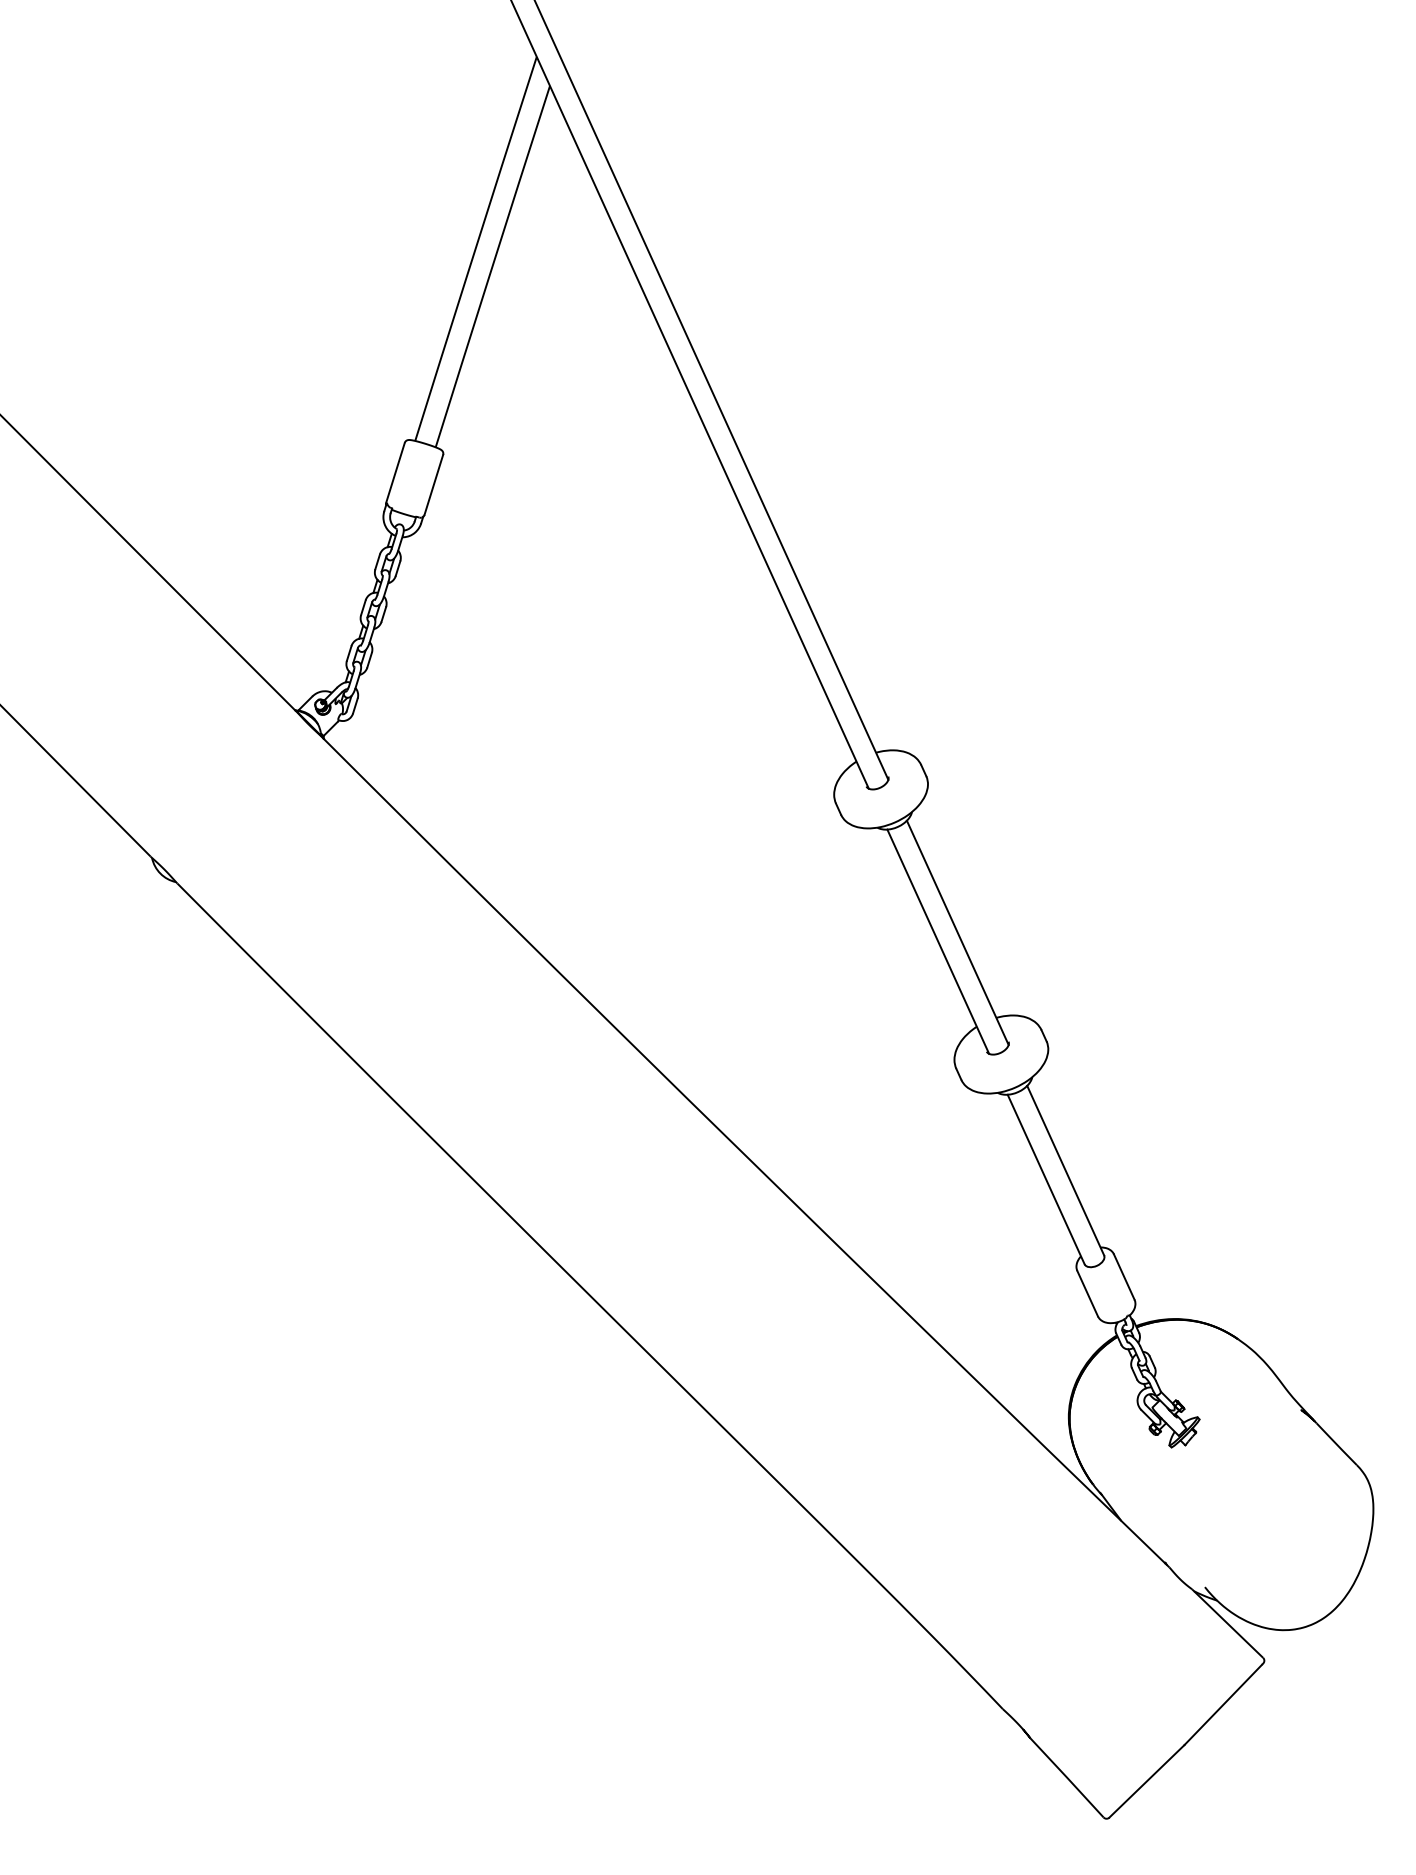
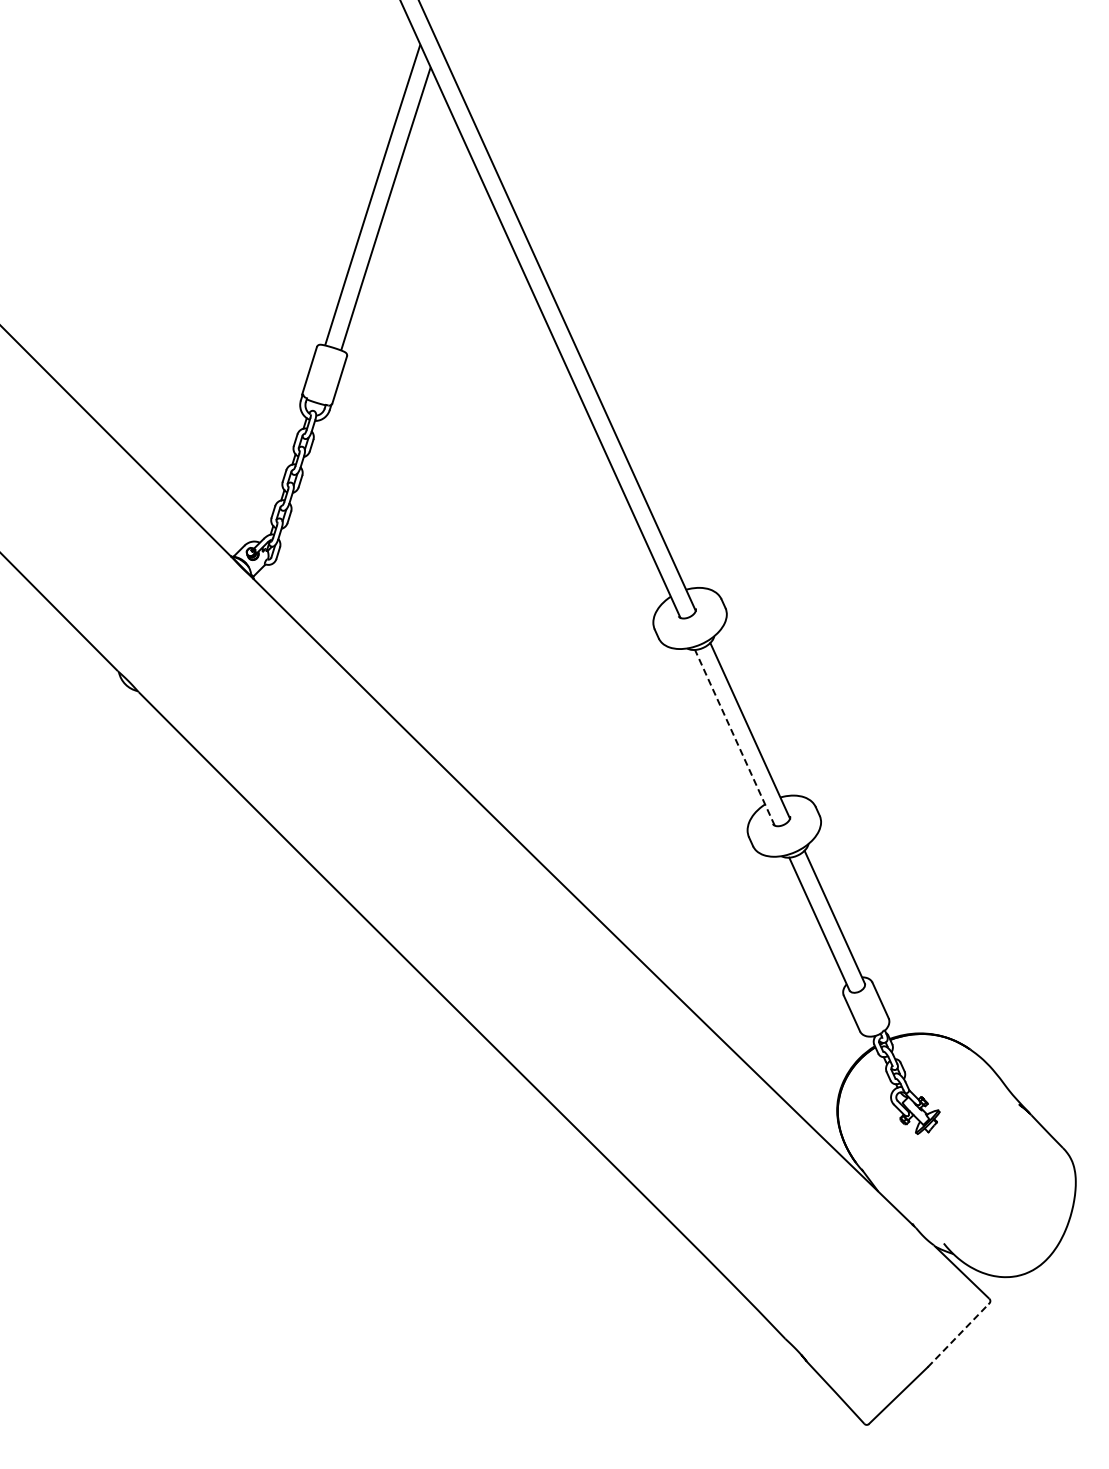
line: (937, 941) -> (734, 737), solid -> dashed
line: (1223, 1704) -> (958, 1335), solid -> dashed

